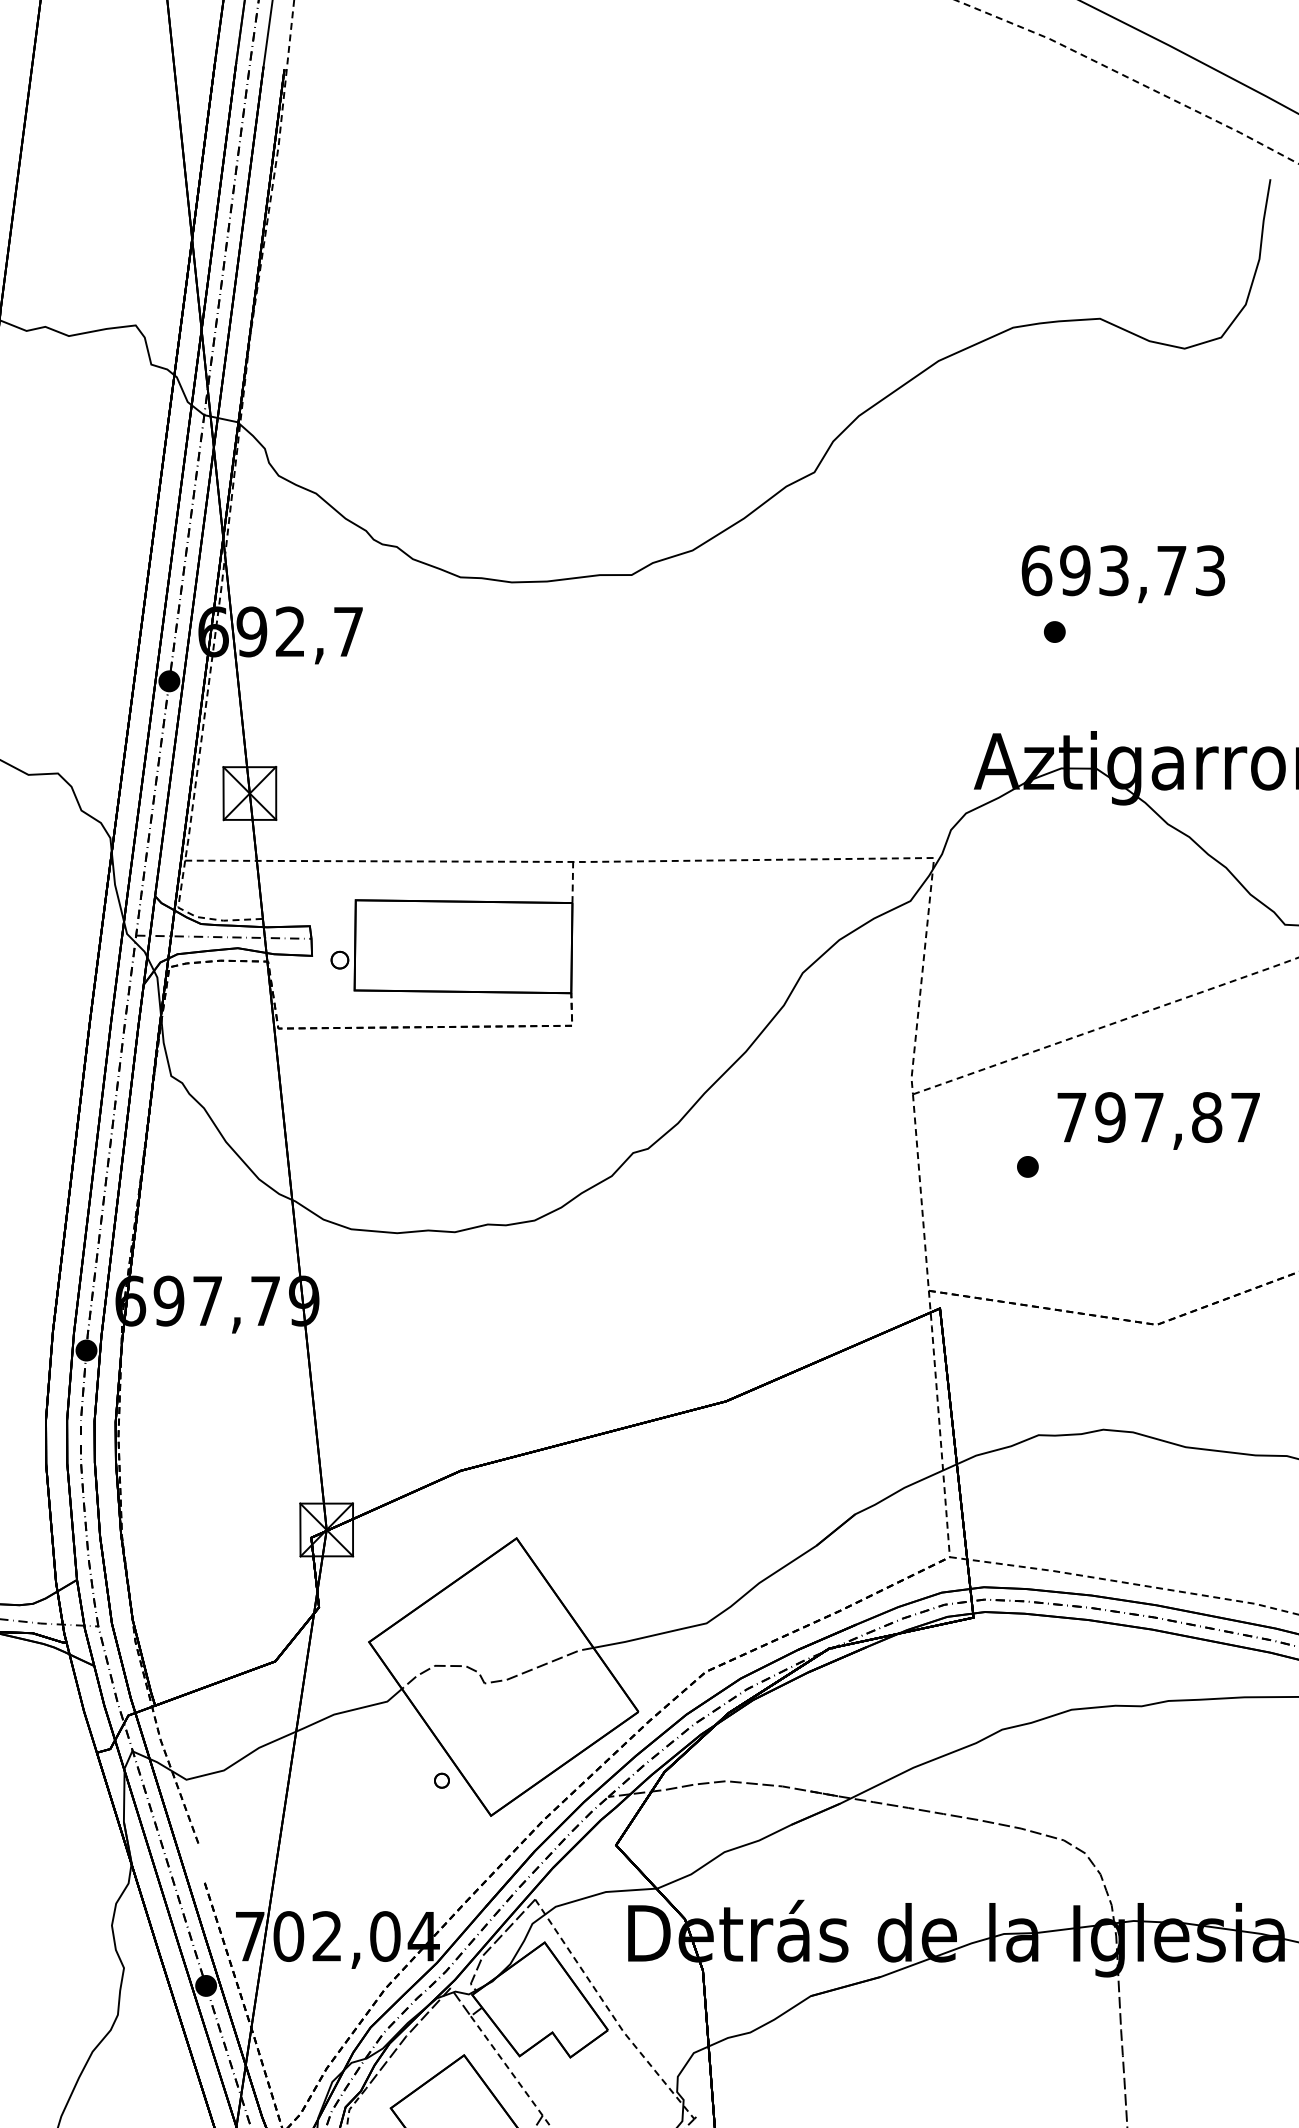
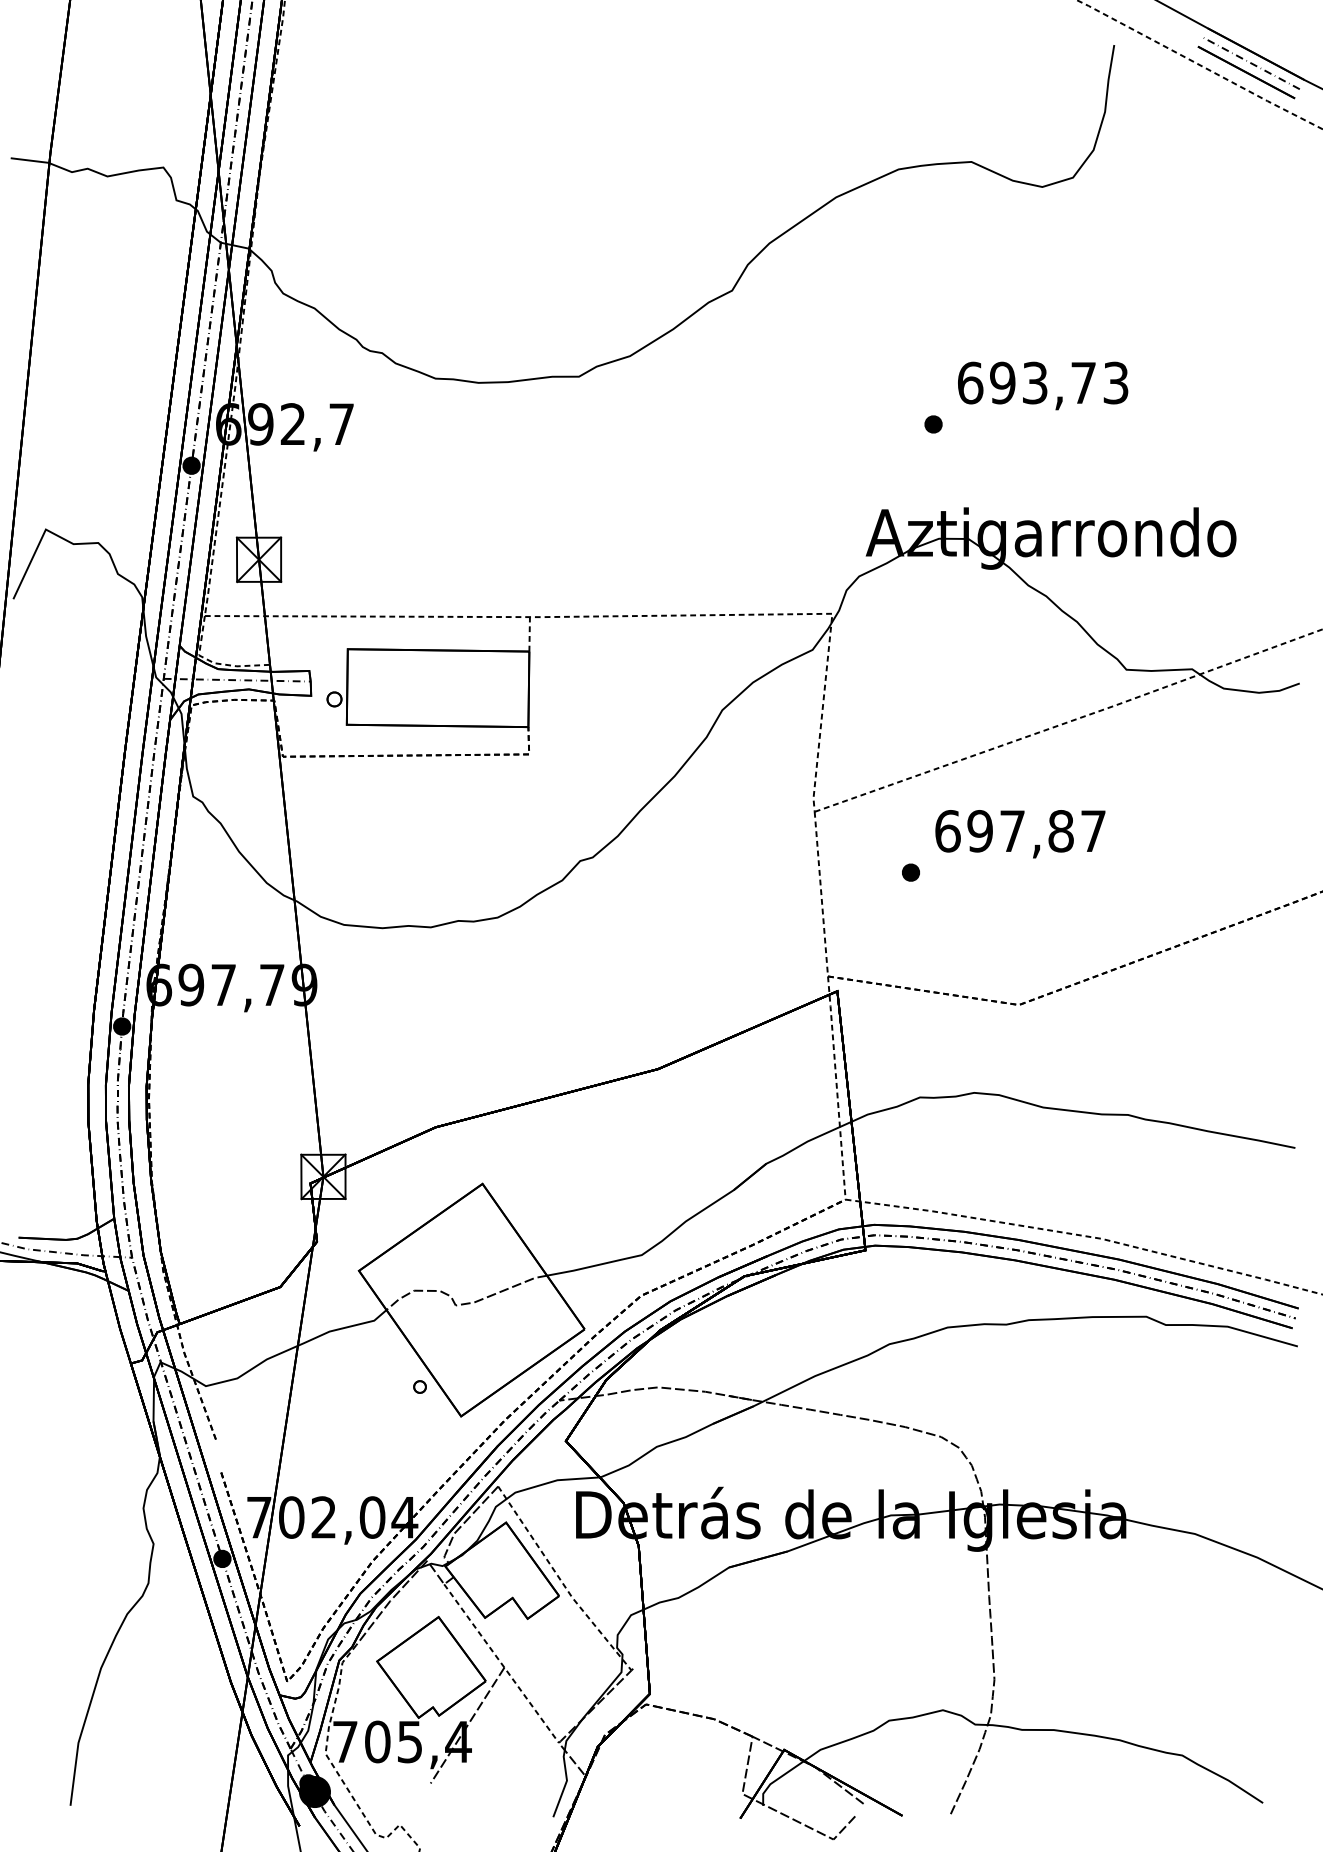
text: (1123, 573) -> (1043, 385), moved
text: (1071, 1117) -> (947, 831), 797,87 -> 697,87

